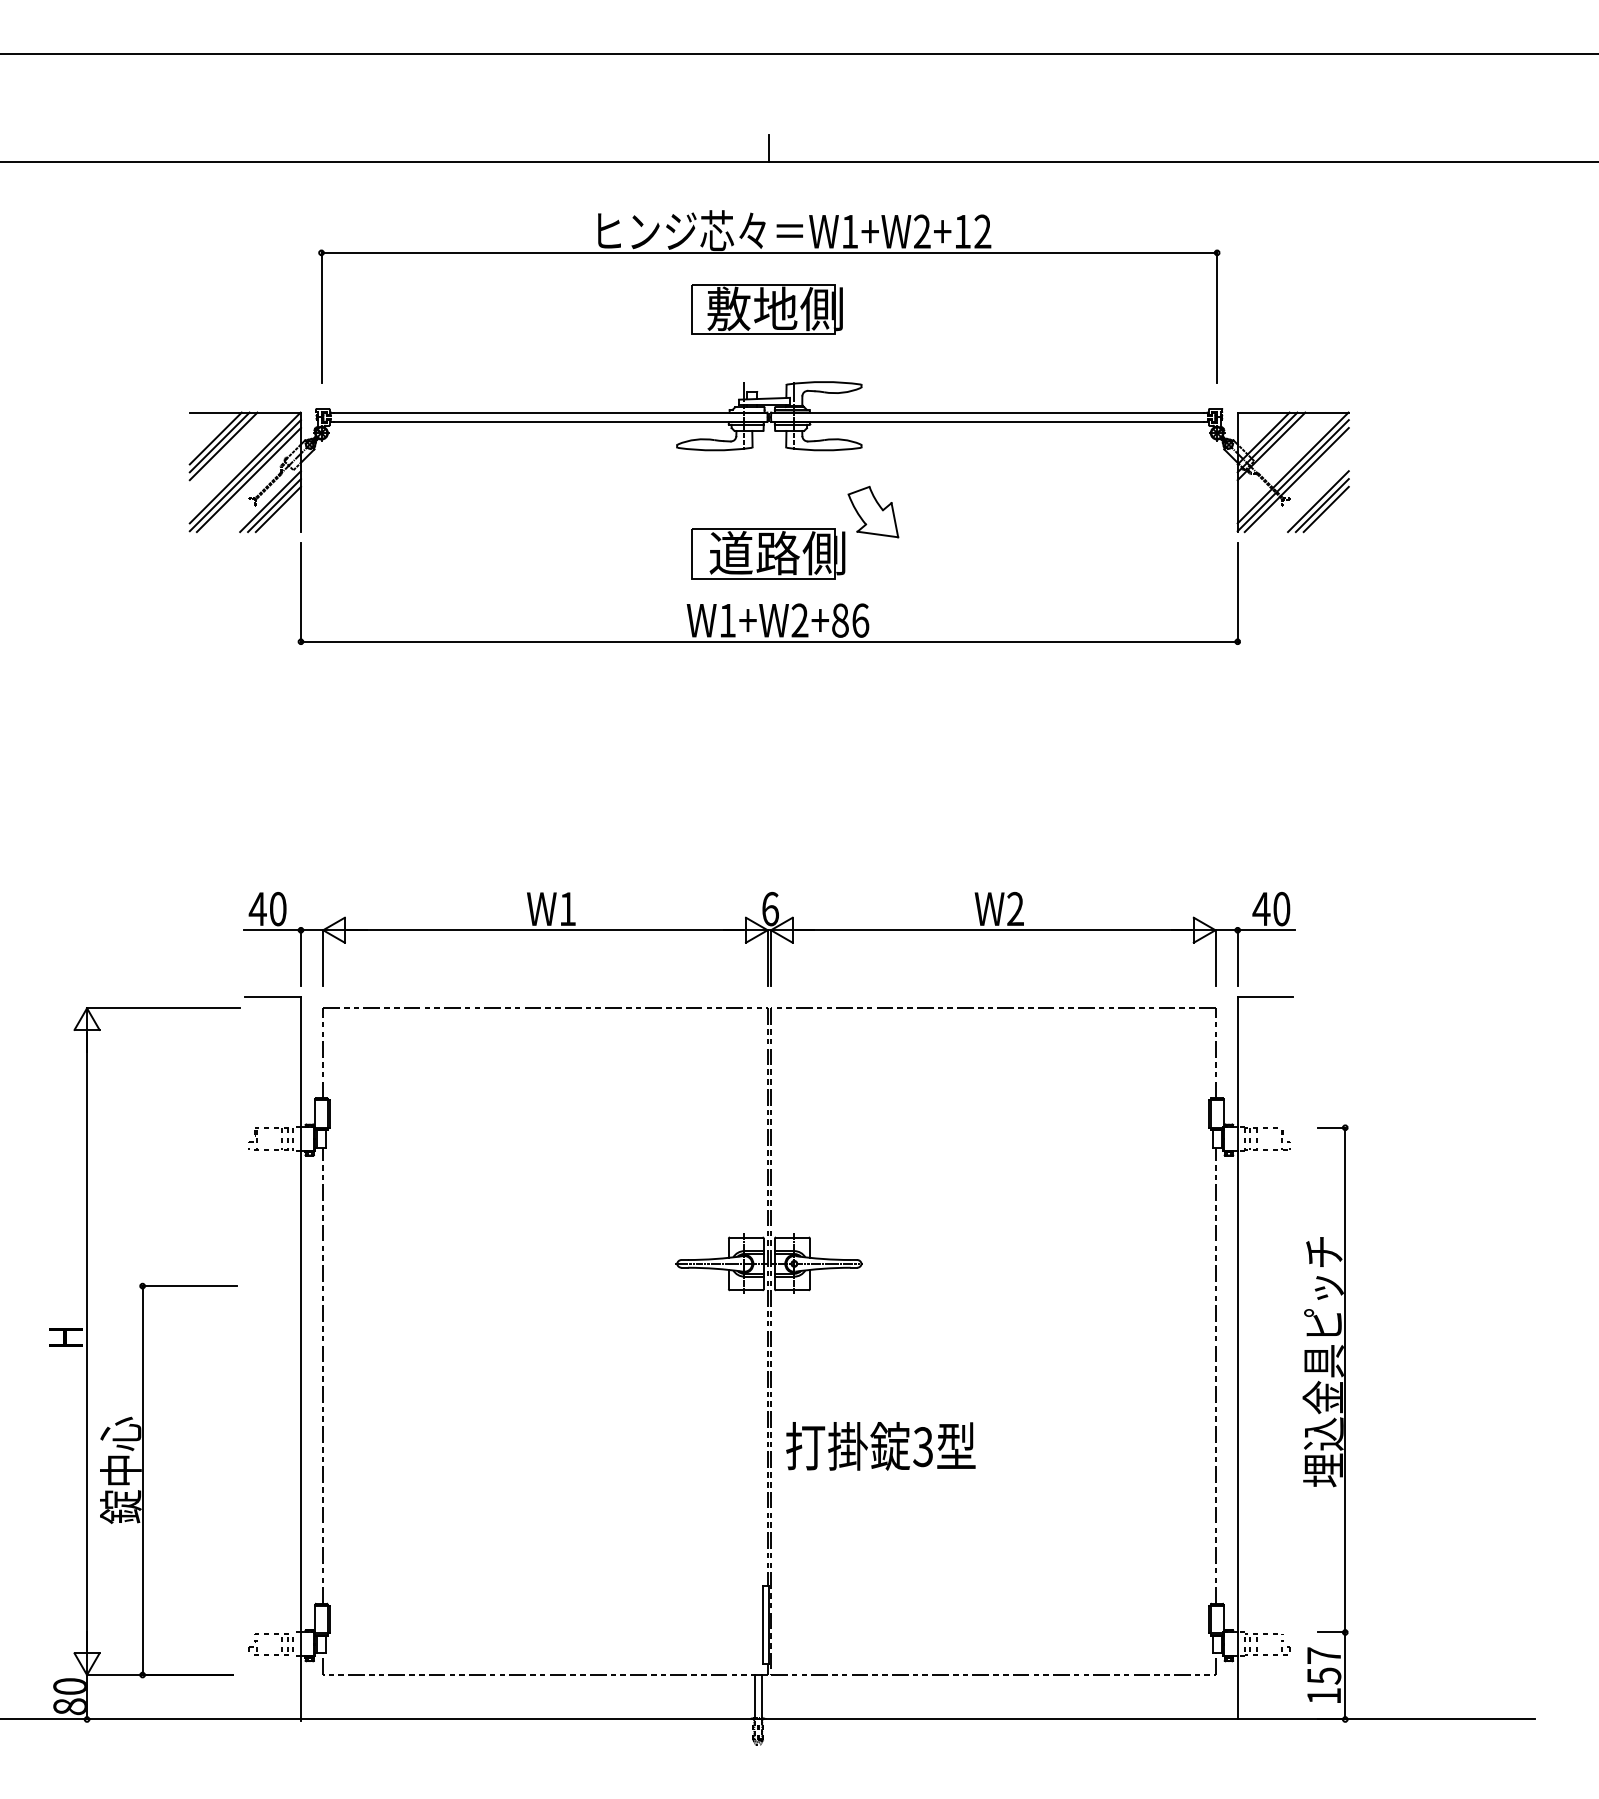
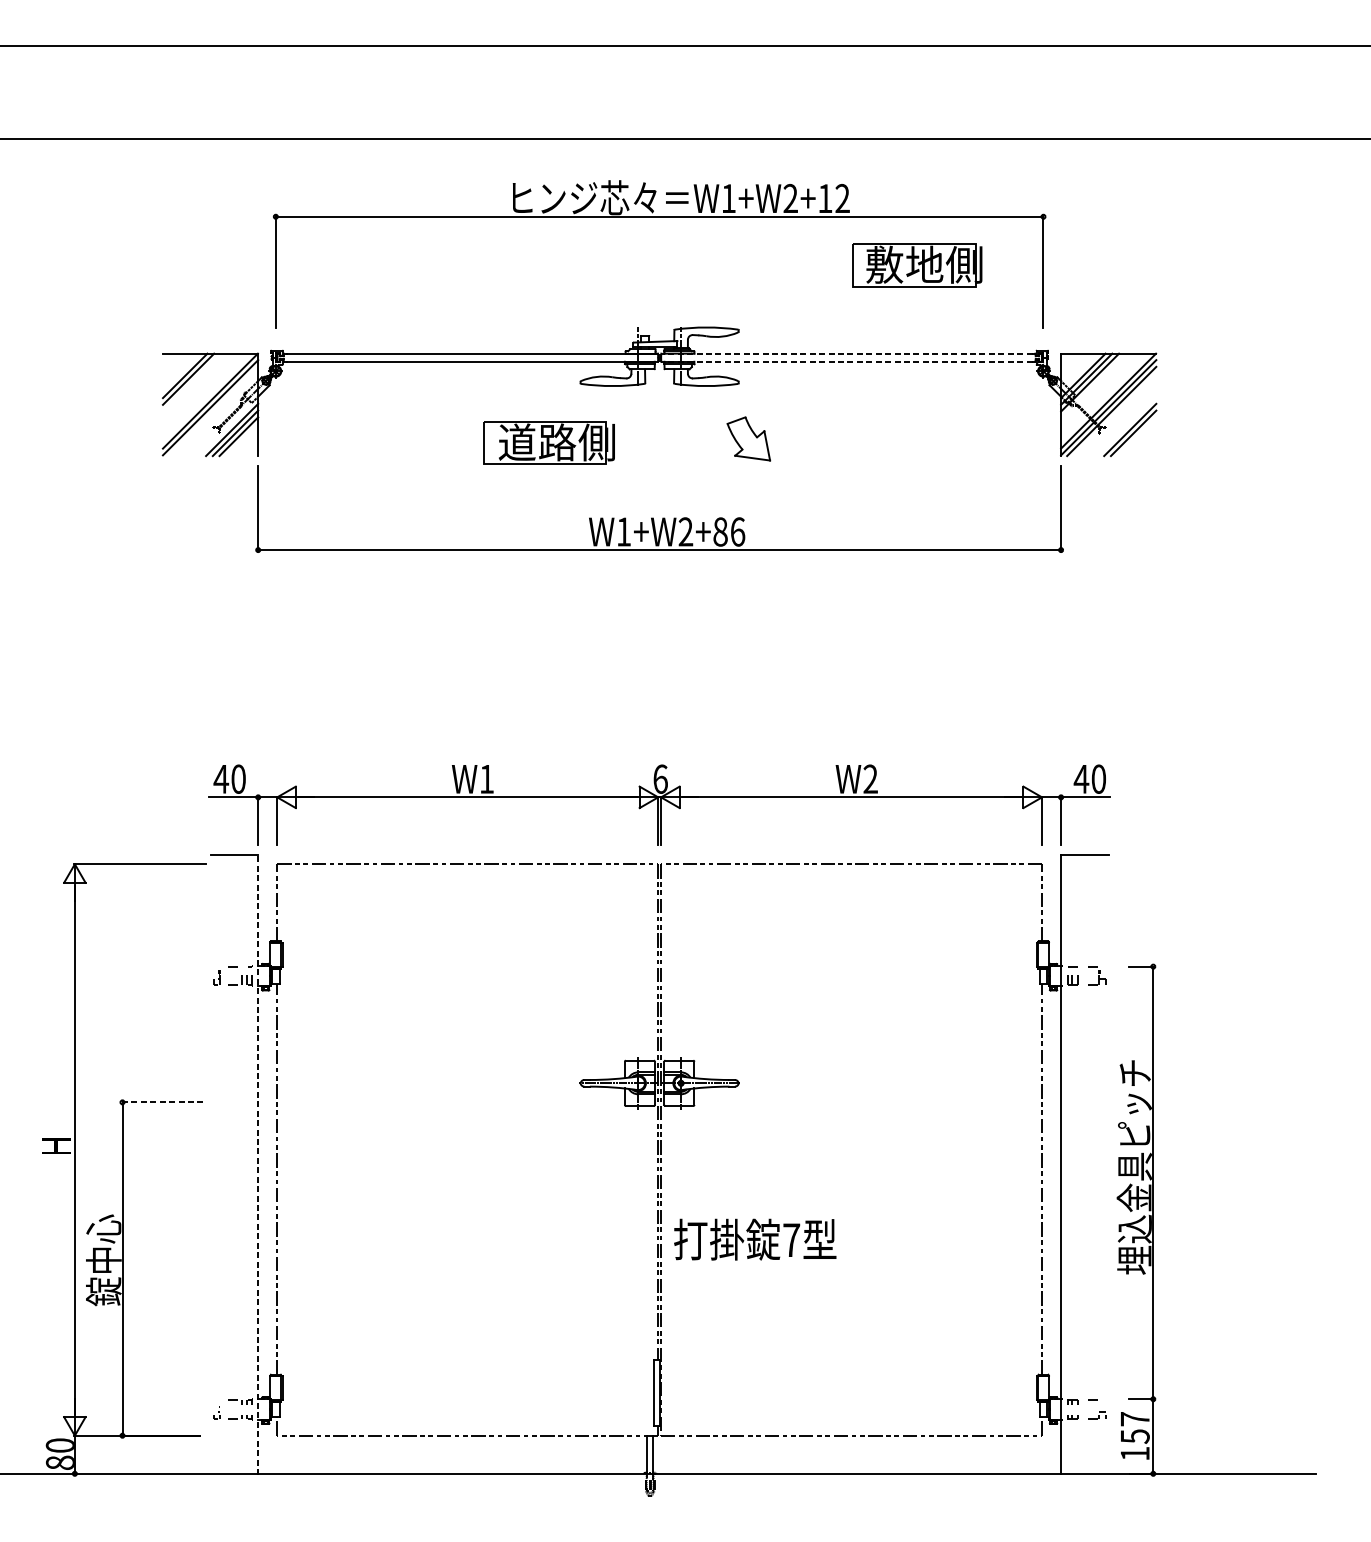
line: (769, 148) -> (659, 127), removed
part: (766, 309) -> (916, 265), moved
line: (987, 412) -> (846, 353), solid -> dashed
line: (987, 422) -> (846, 362), solid -> dashed
line: (223, 446) -> (191, 382), removed
line: (248, 479) -> (213, 411), removed
line: (1325, 509) -> (1136, 436), removed
part: (768, 553) -> (549, 442), moved
line: (189, 1286) -> (162, 1102), solid -> dashed
line: (300, 1359) -> (257, 1165), solid -> dashed
text: (923, 1447) -> (791, 1240), 3 -> 7

